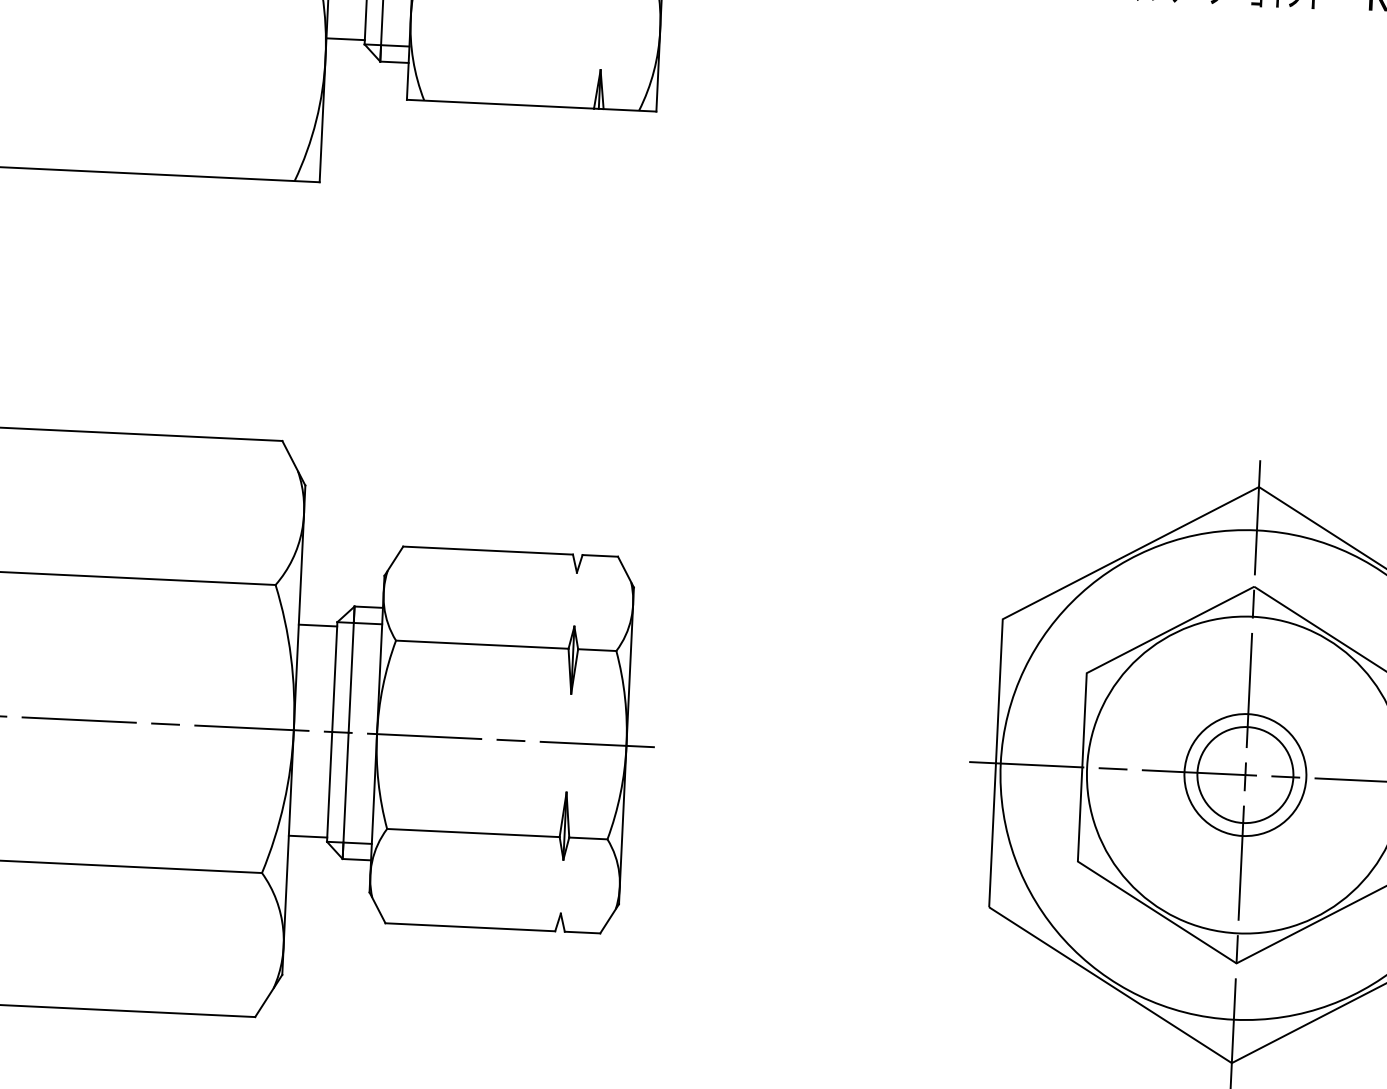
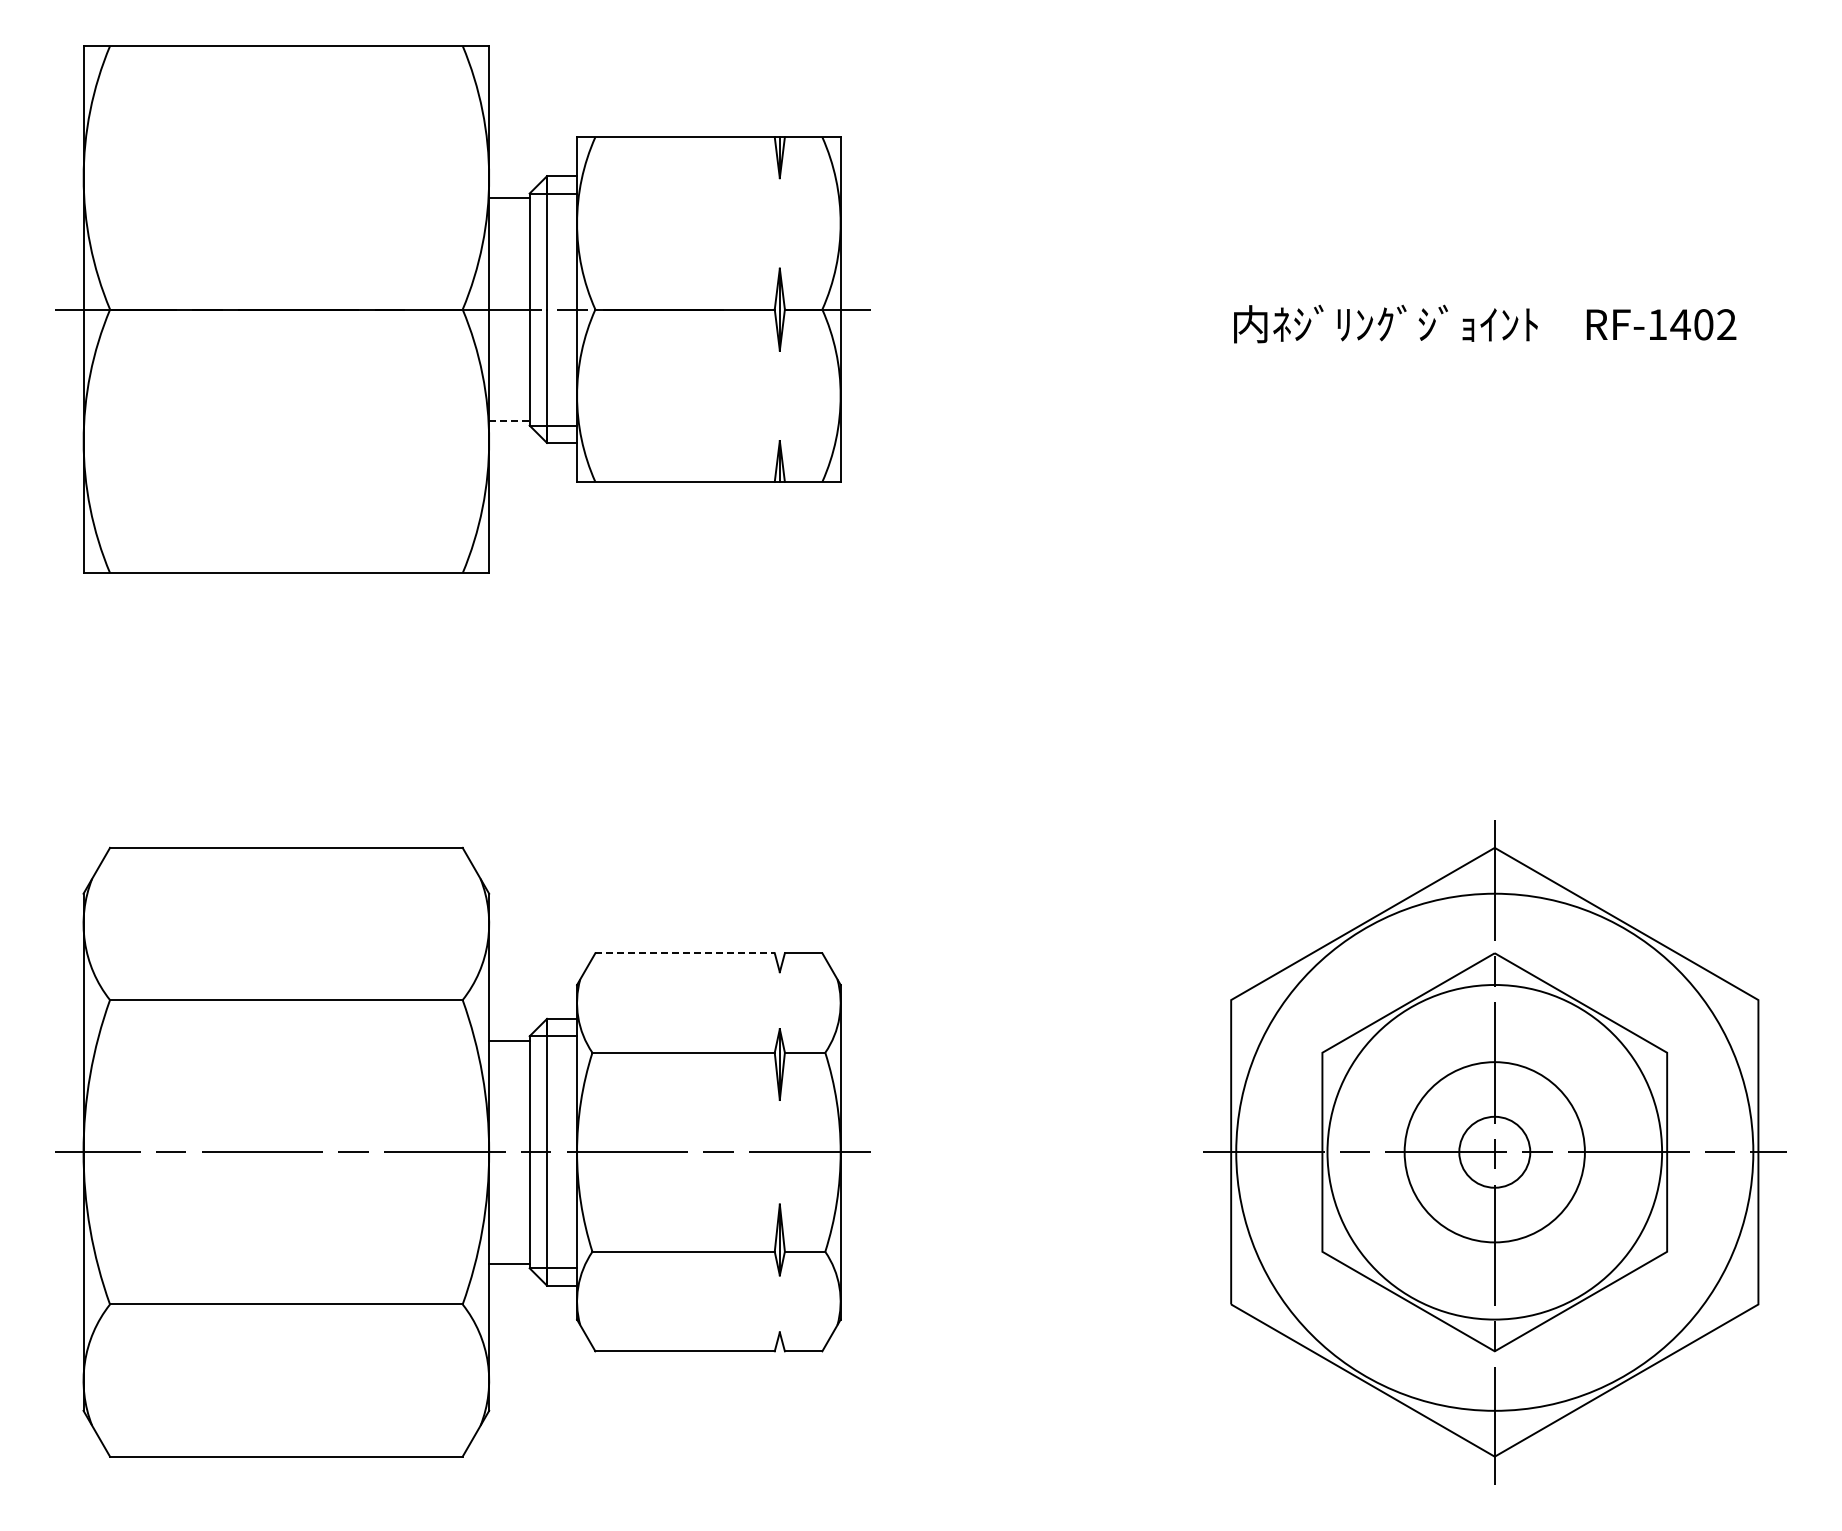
line: (345, 39) -> (509, 421), solid -> dashed
line: (488, 550) -> (685, 953), solid -> dashed
circle: (1245, 774) -> (1494, 1151), size x0.7
circle: (1245, 774) -> (1494, 1151), size x1.4

